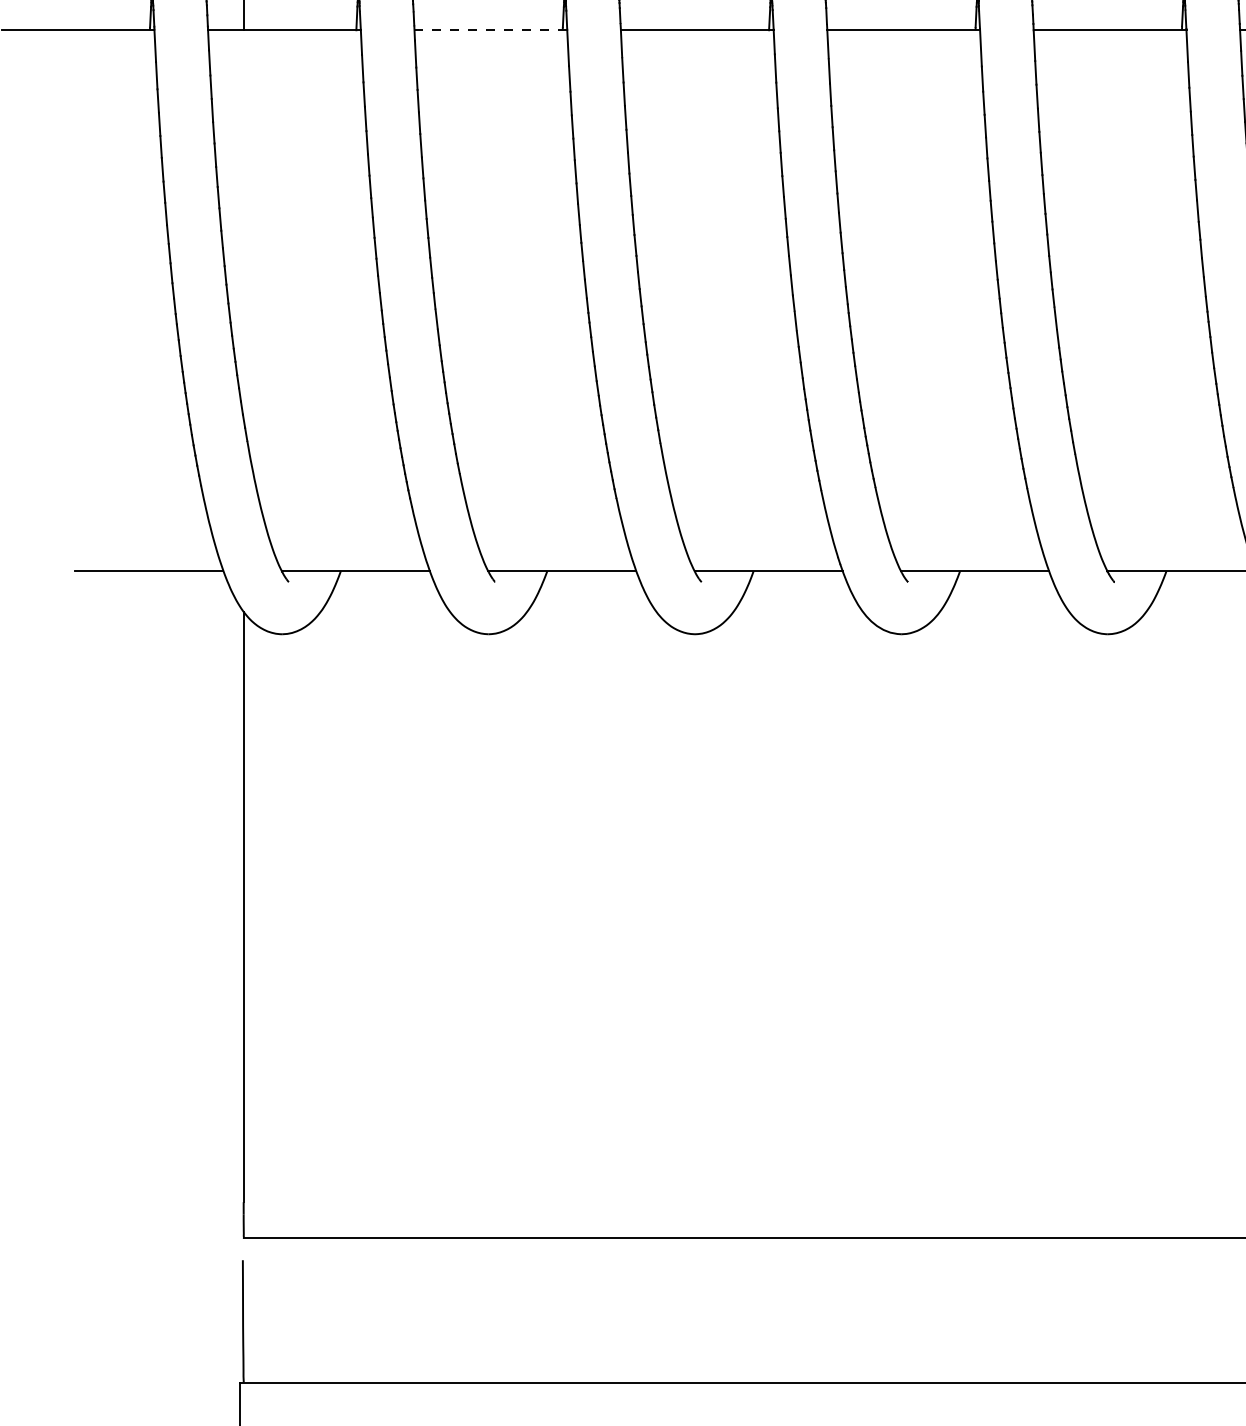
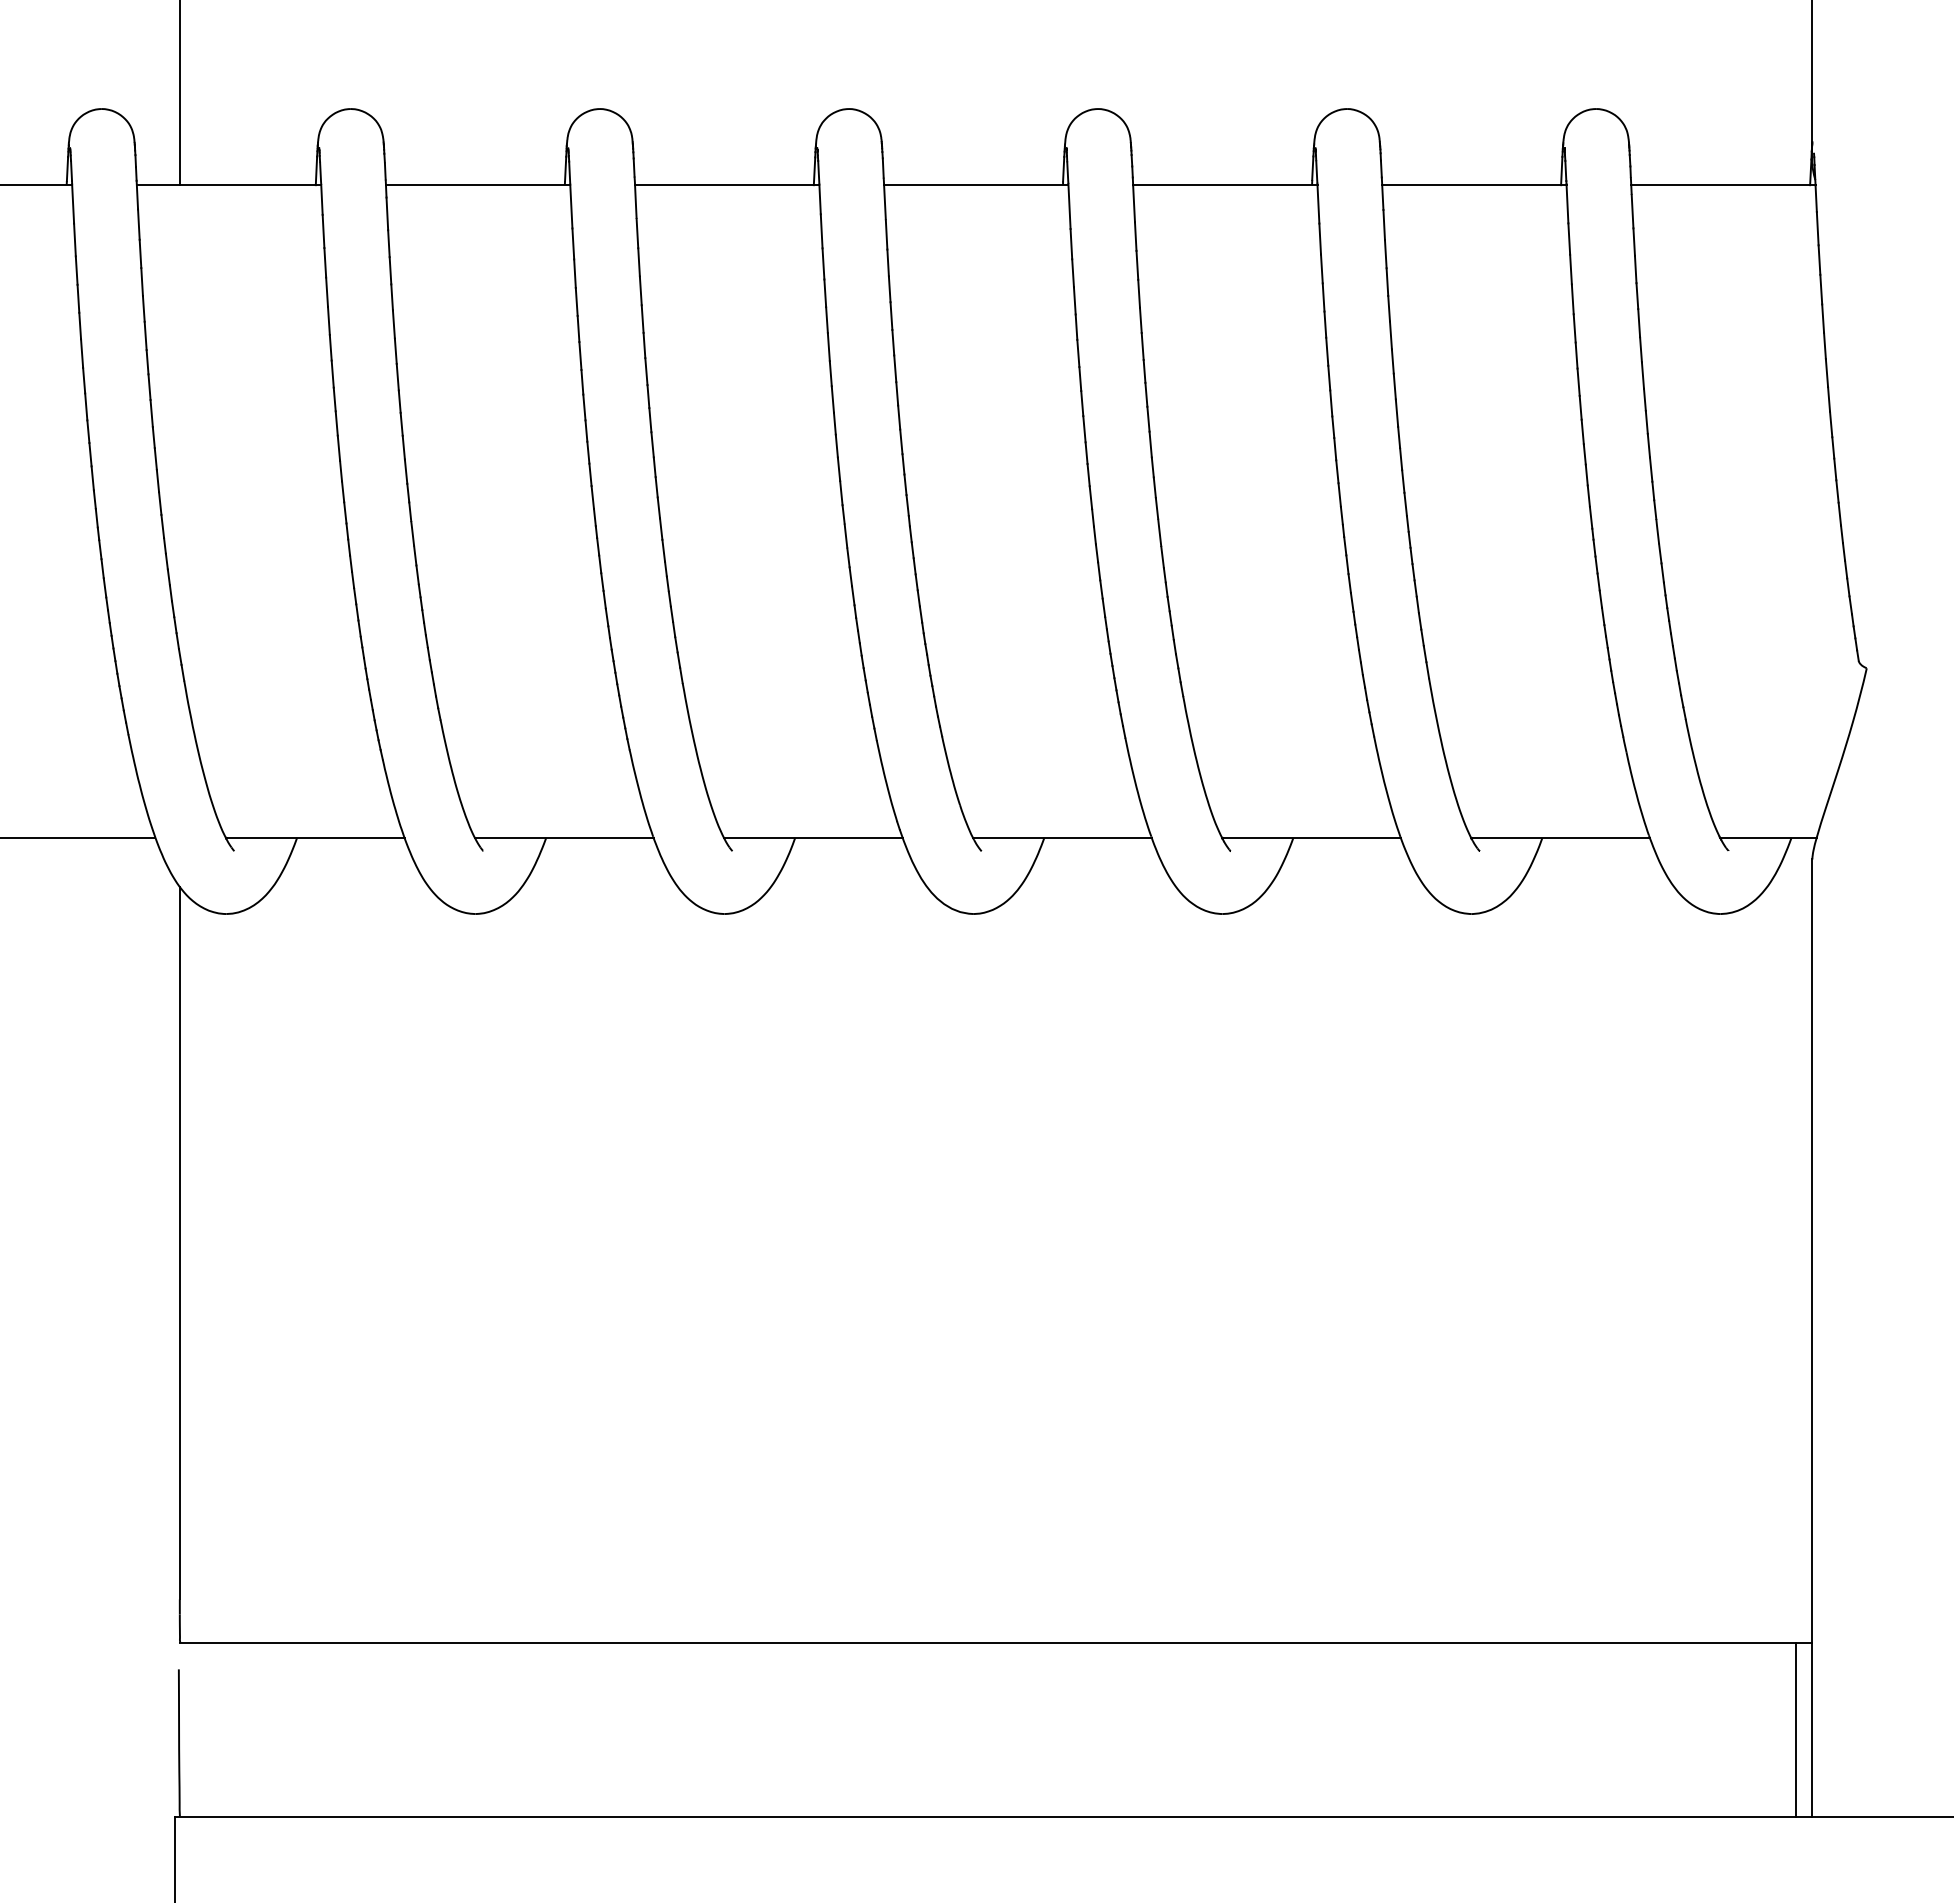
line: (490, 30) -> (477, 185), dashed -> solid

